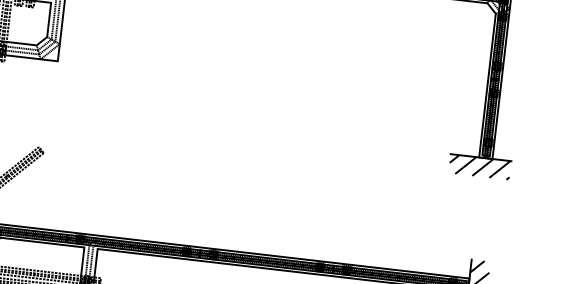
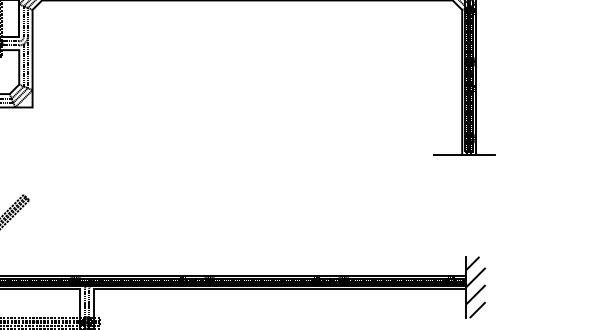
hatch: (479, 166) -> (463, 163), removed

